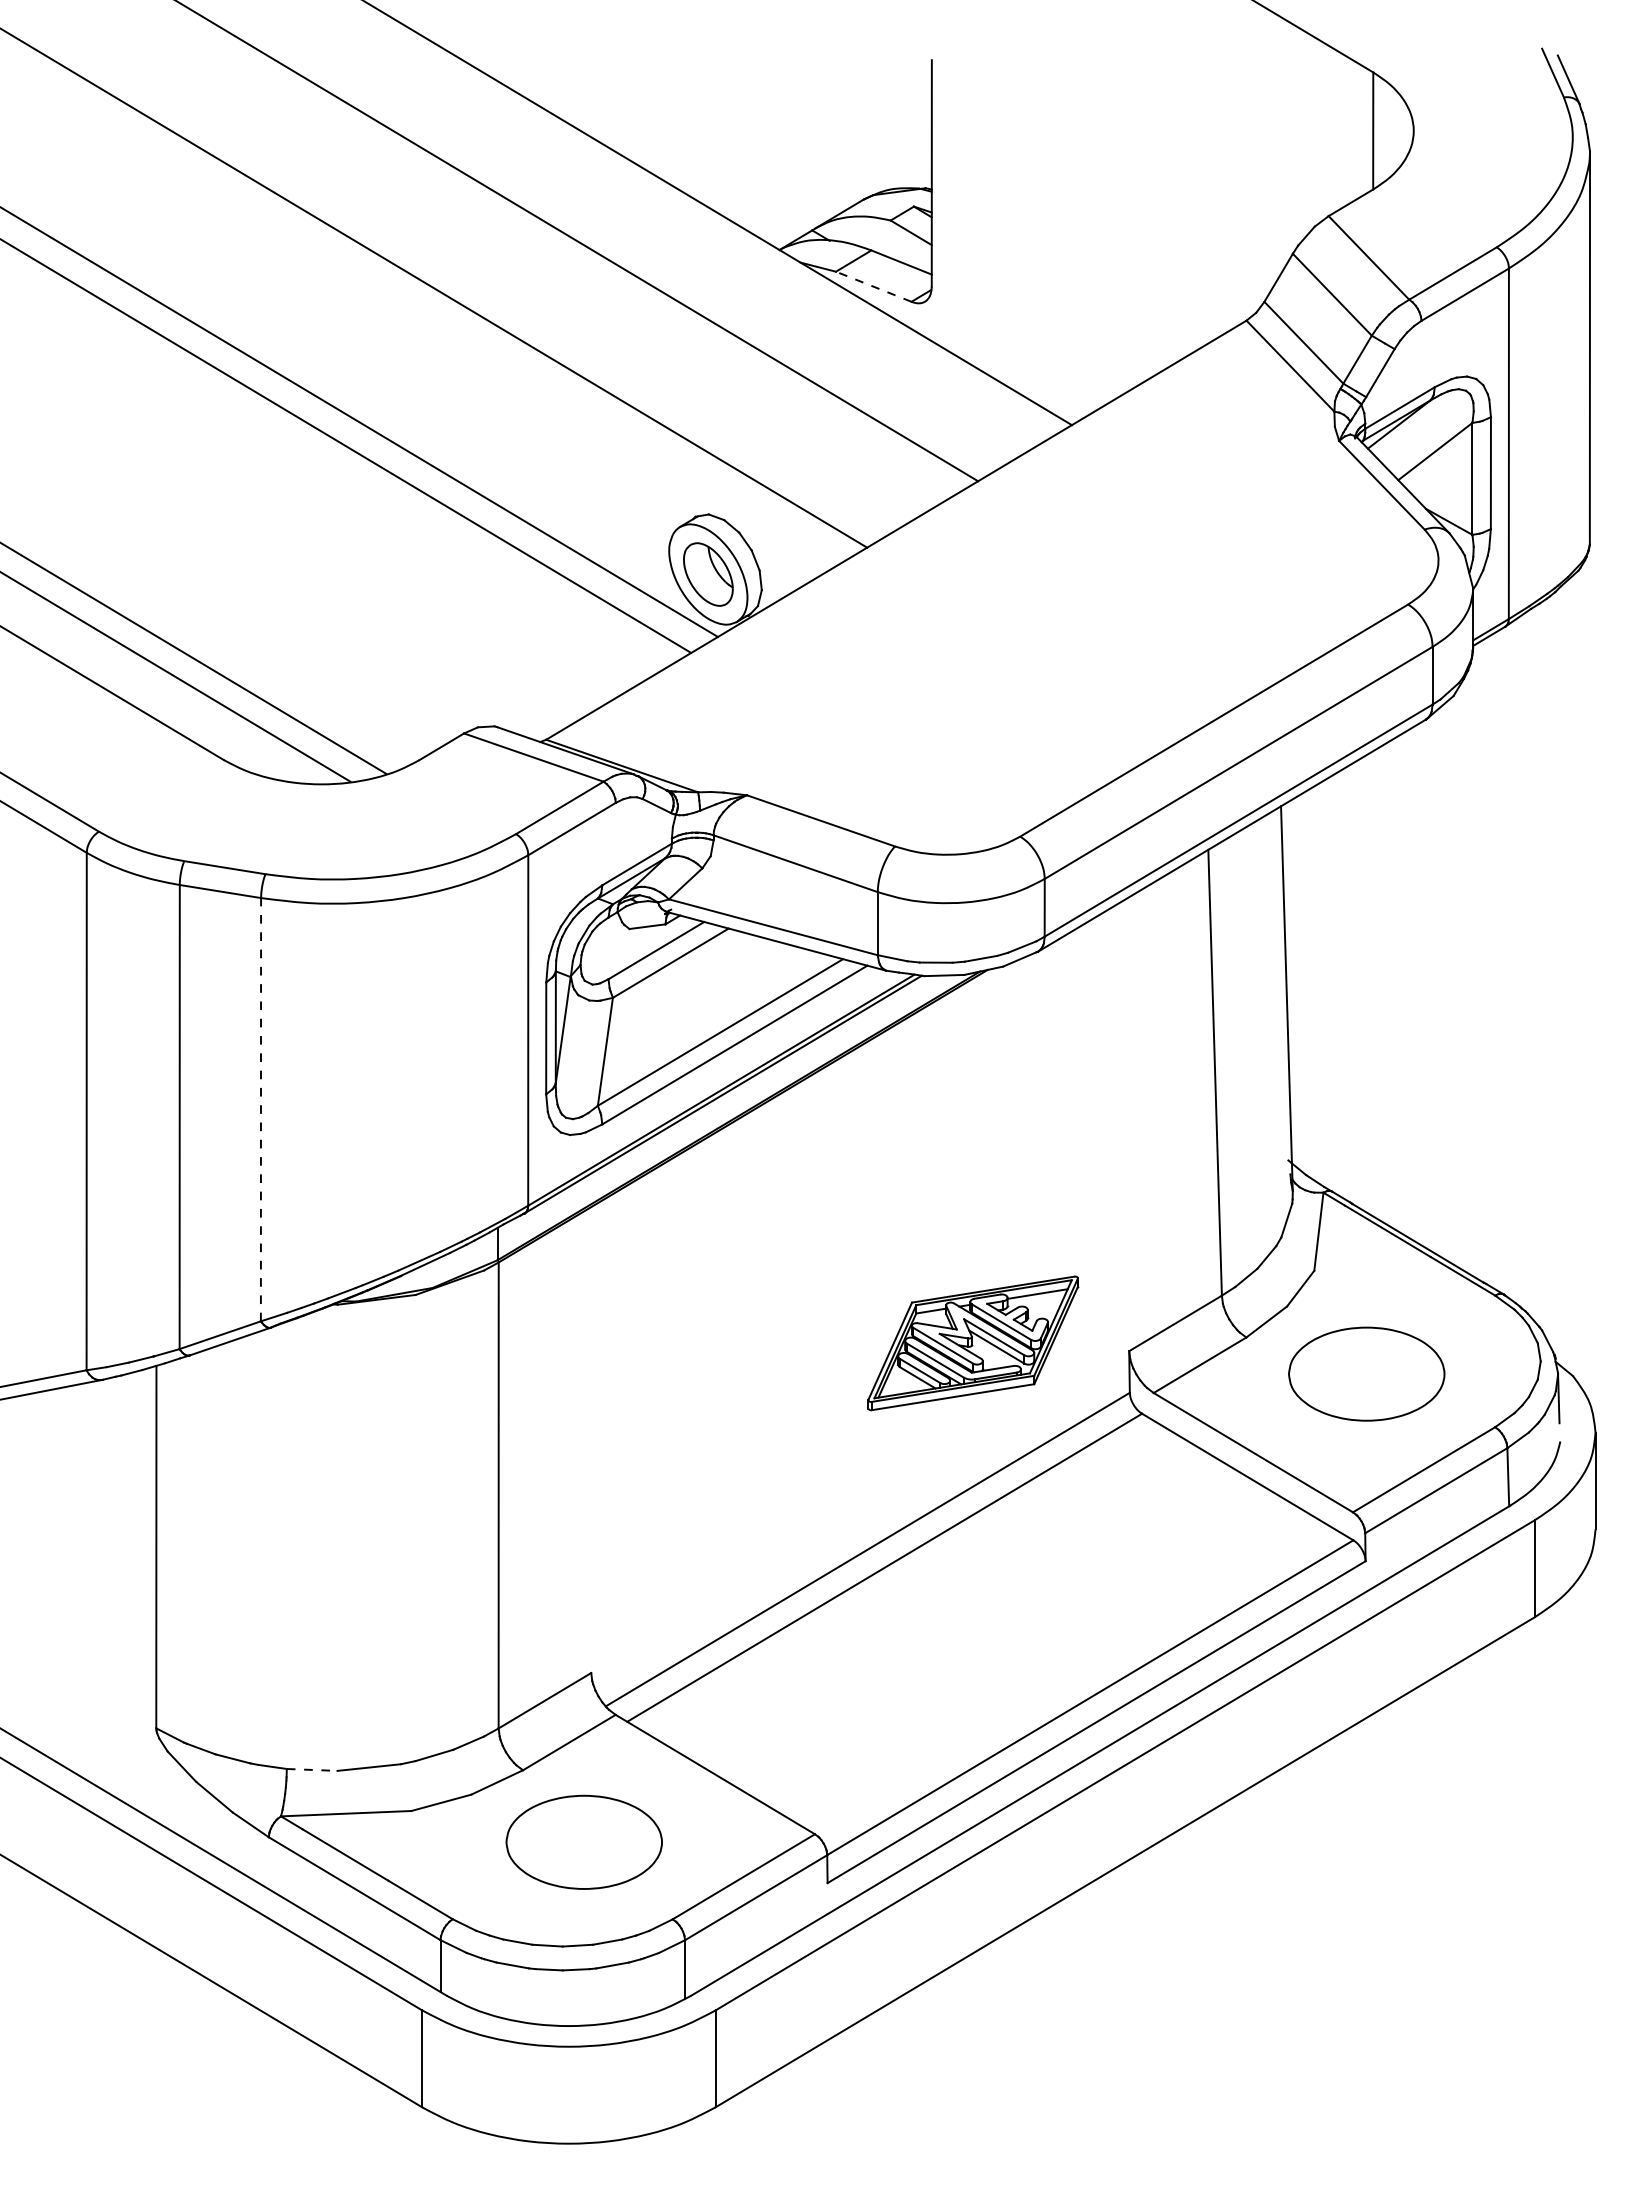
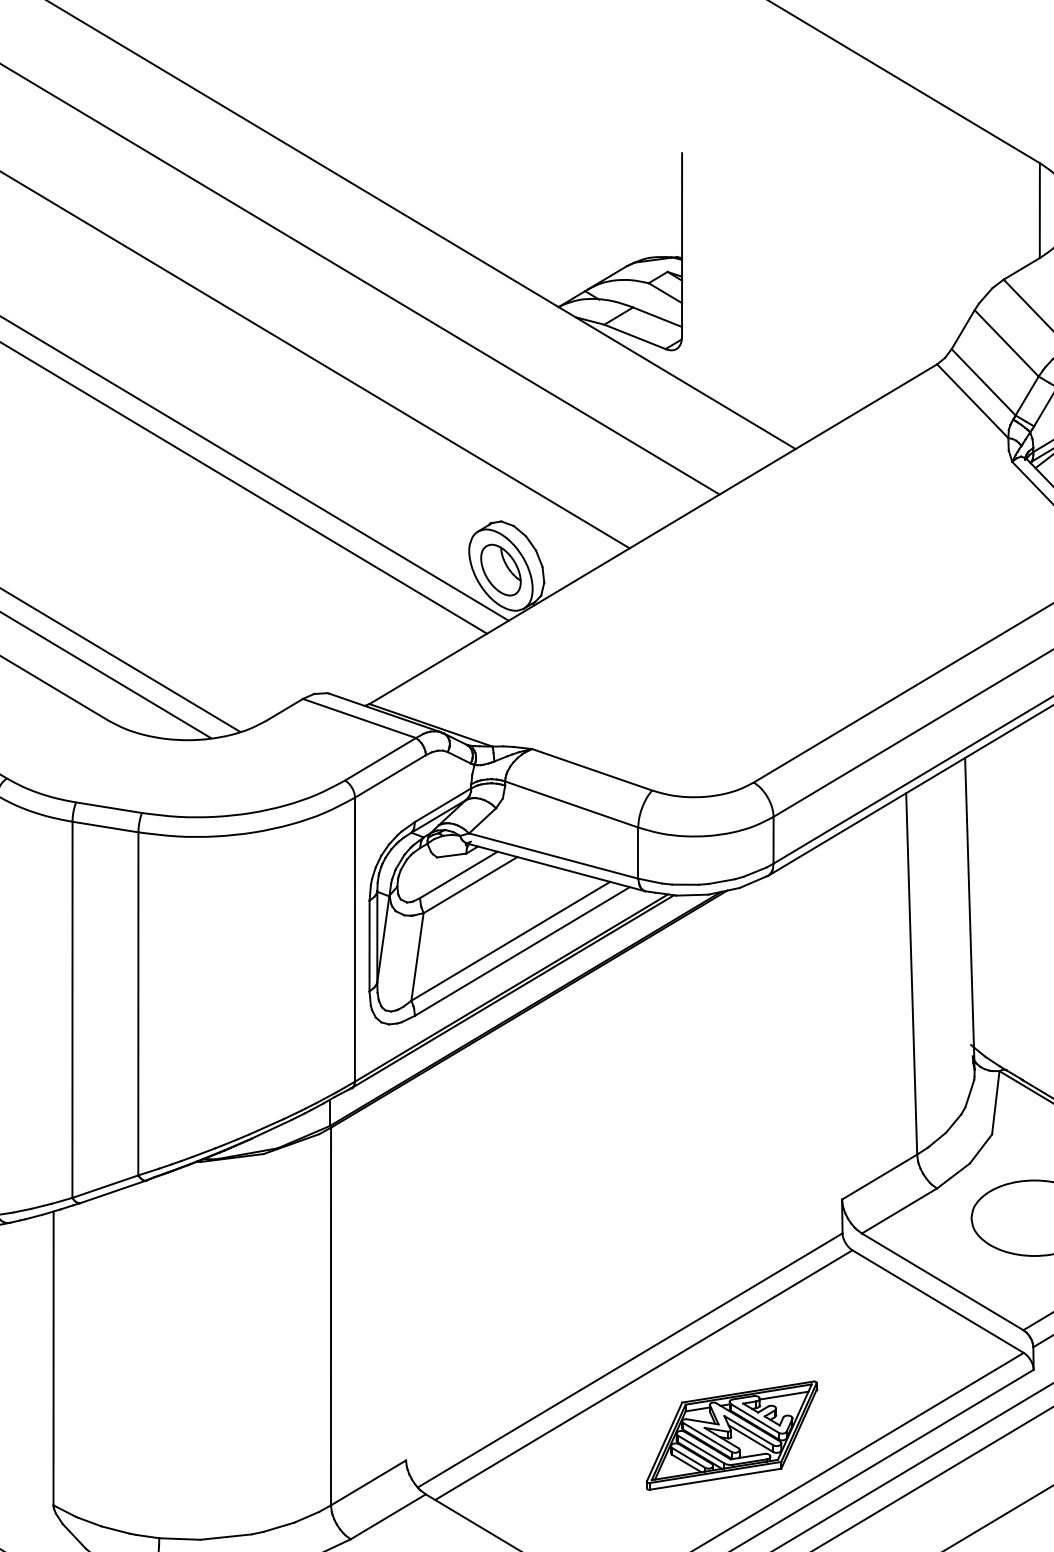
line: (873, 286) -> (634, 336), dashed -> solid
line: (260, 1109) -> (137, 1003), dashed -> solid
part: (973, 1343) -> (732, 1435), moved
line: (312, 1769) -> (180, 1538), dashed -> solid

